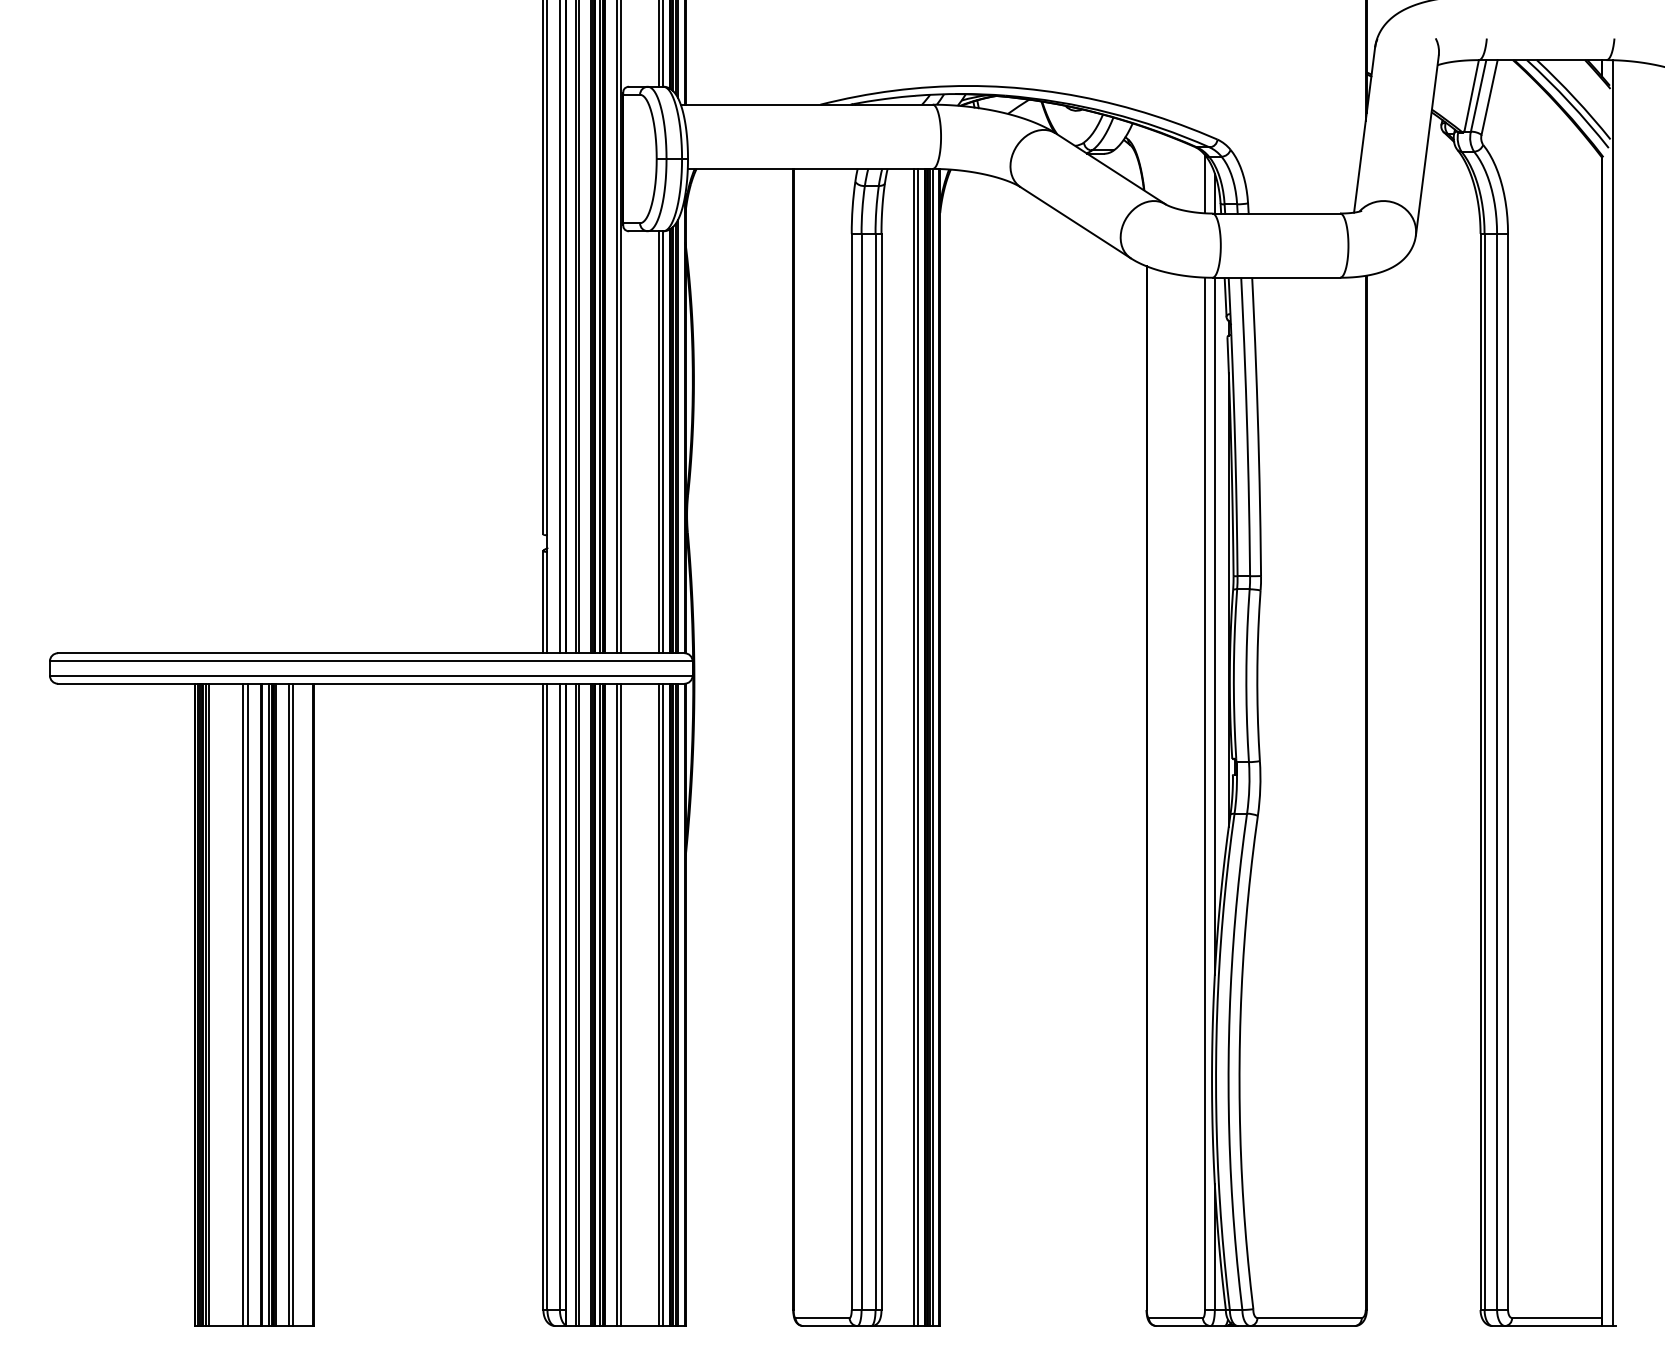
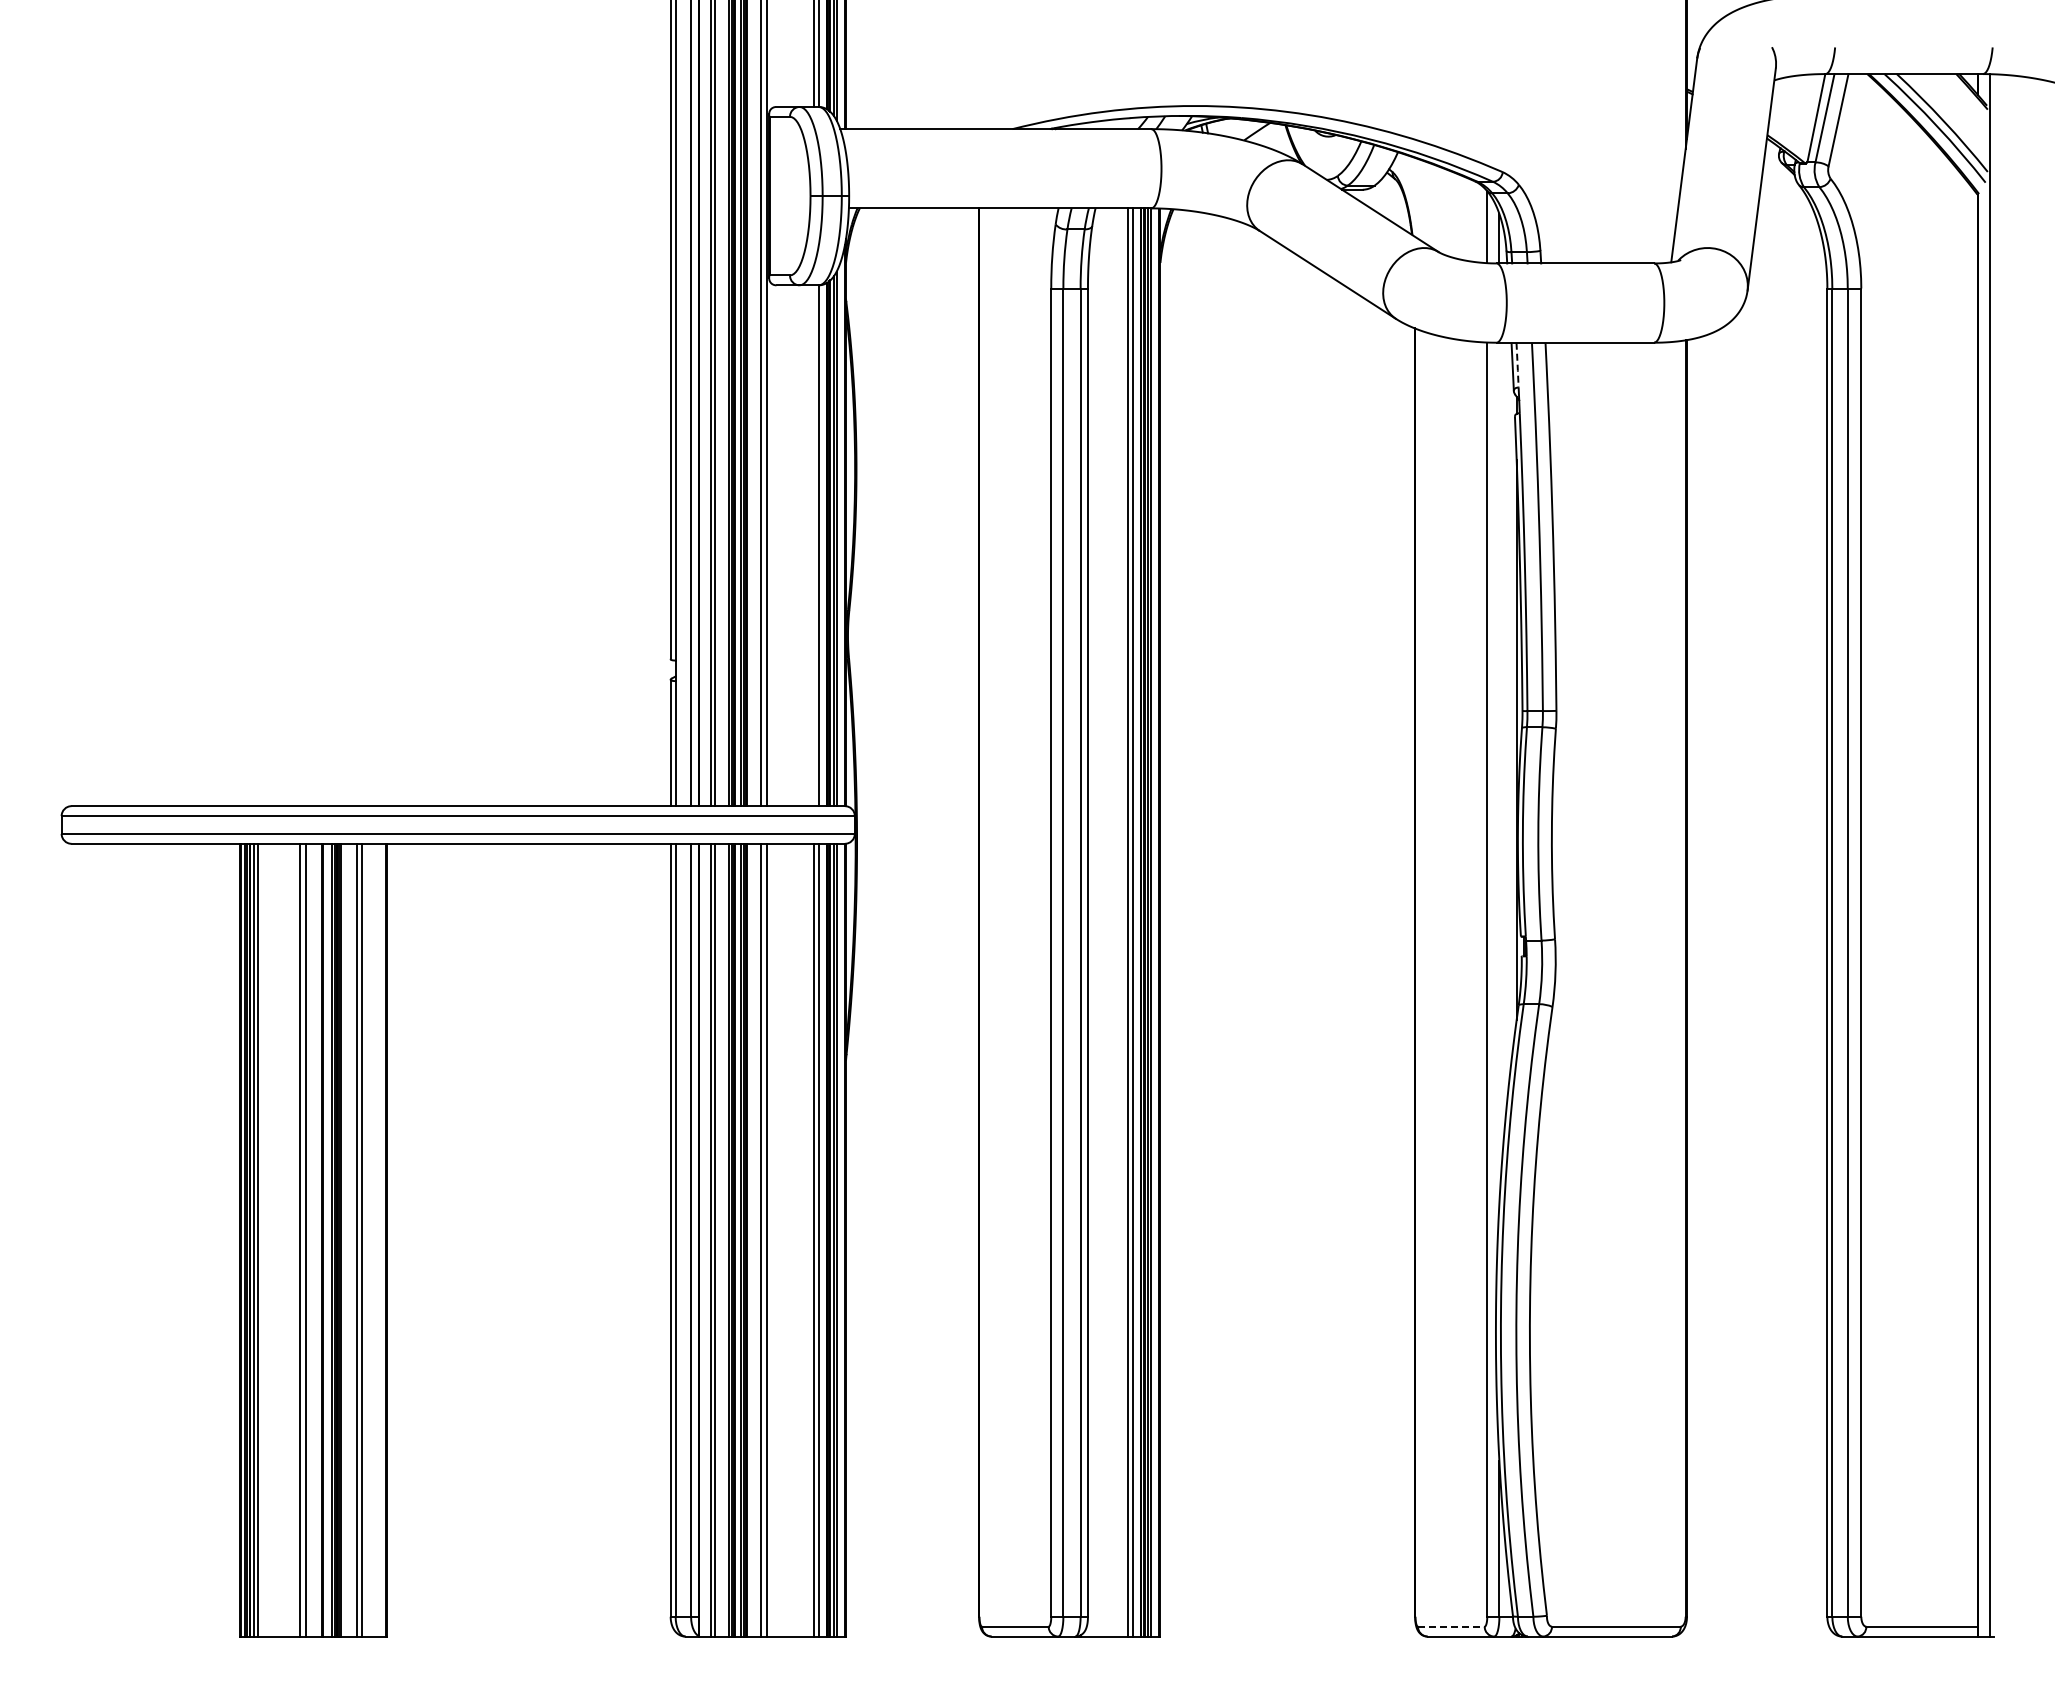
line: (1229, 296) -> (1517, 365), solid -> dashed
line: (659, 442) -> (813, 545), removed
line: (1214, 625) -> (1499, 772), removed
line: (1176, 1317) -> (1451, 1626), solid -> dashed

